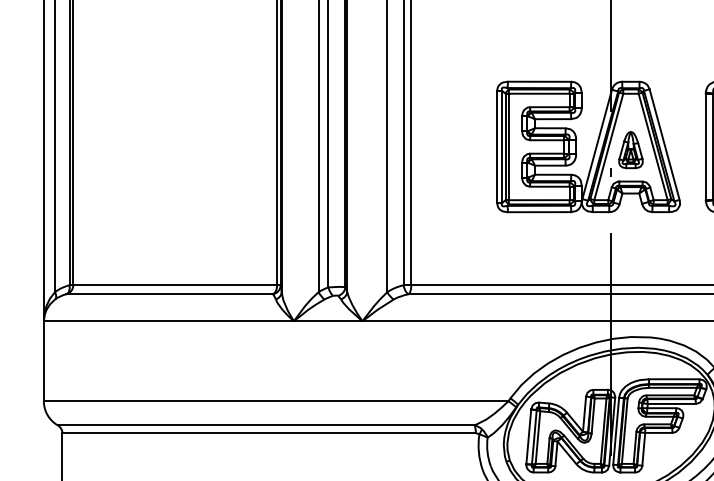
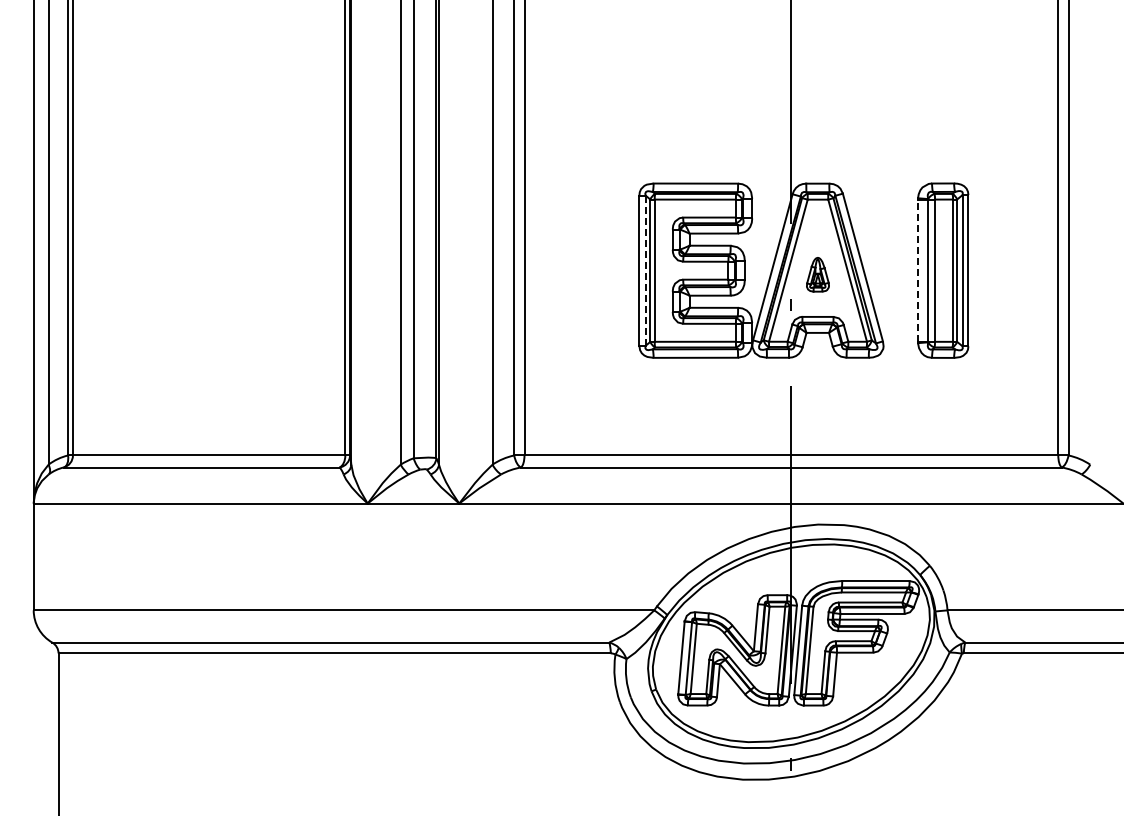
line: (705, 146) -> (917, 270), solid -> dashed
line: (501, 147) -> (645, 271), solid -> dashed
part: (630, 149) -> (817, 274), size x0.7

